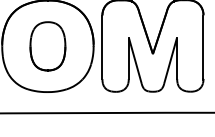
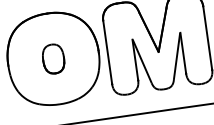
part: (47, 46) -> (53, 59), size x0.6

